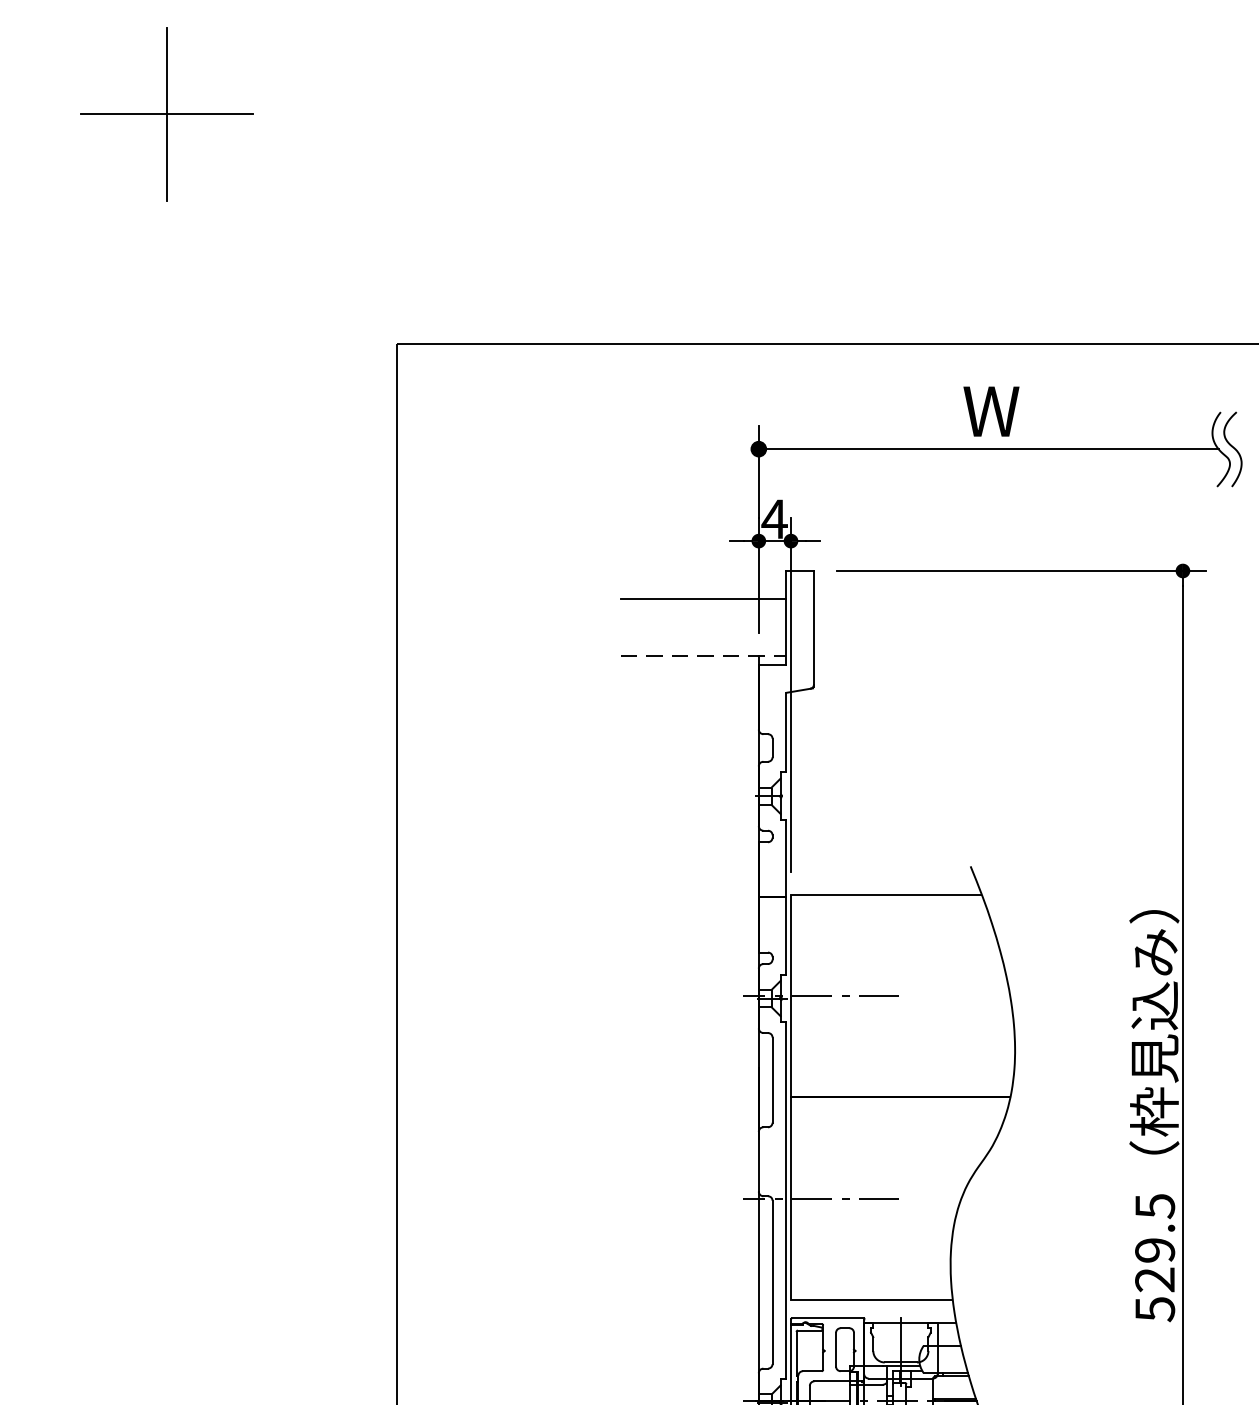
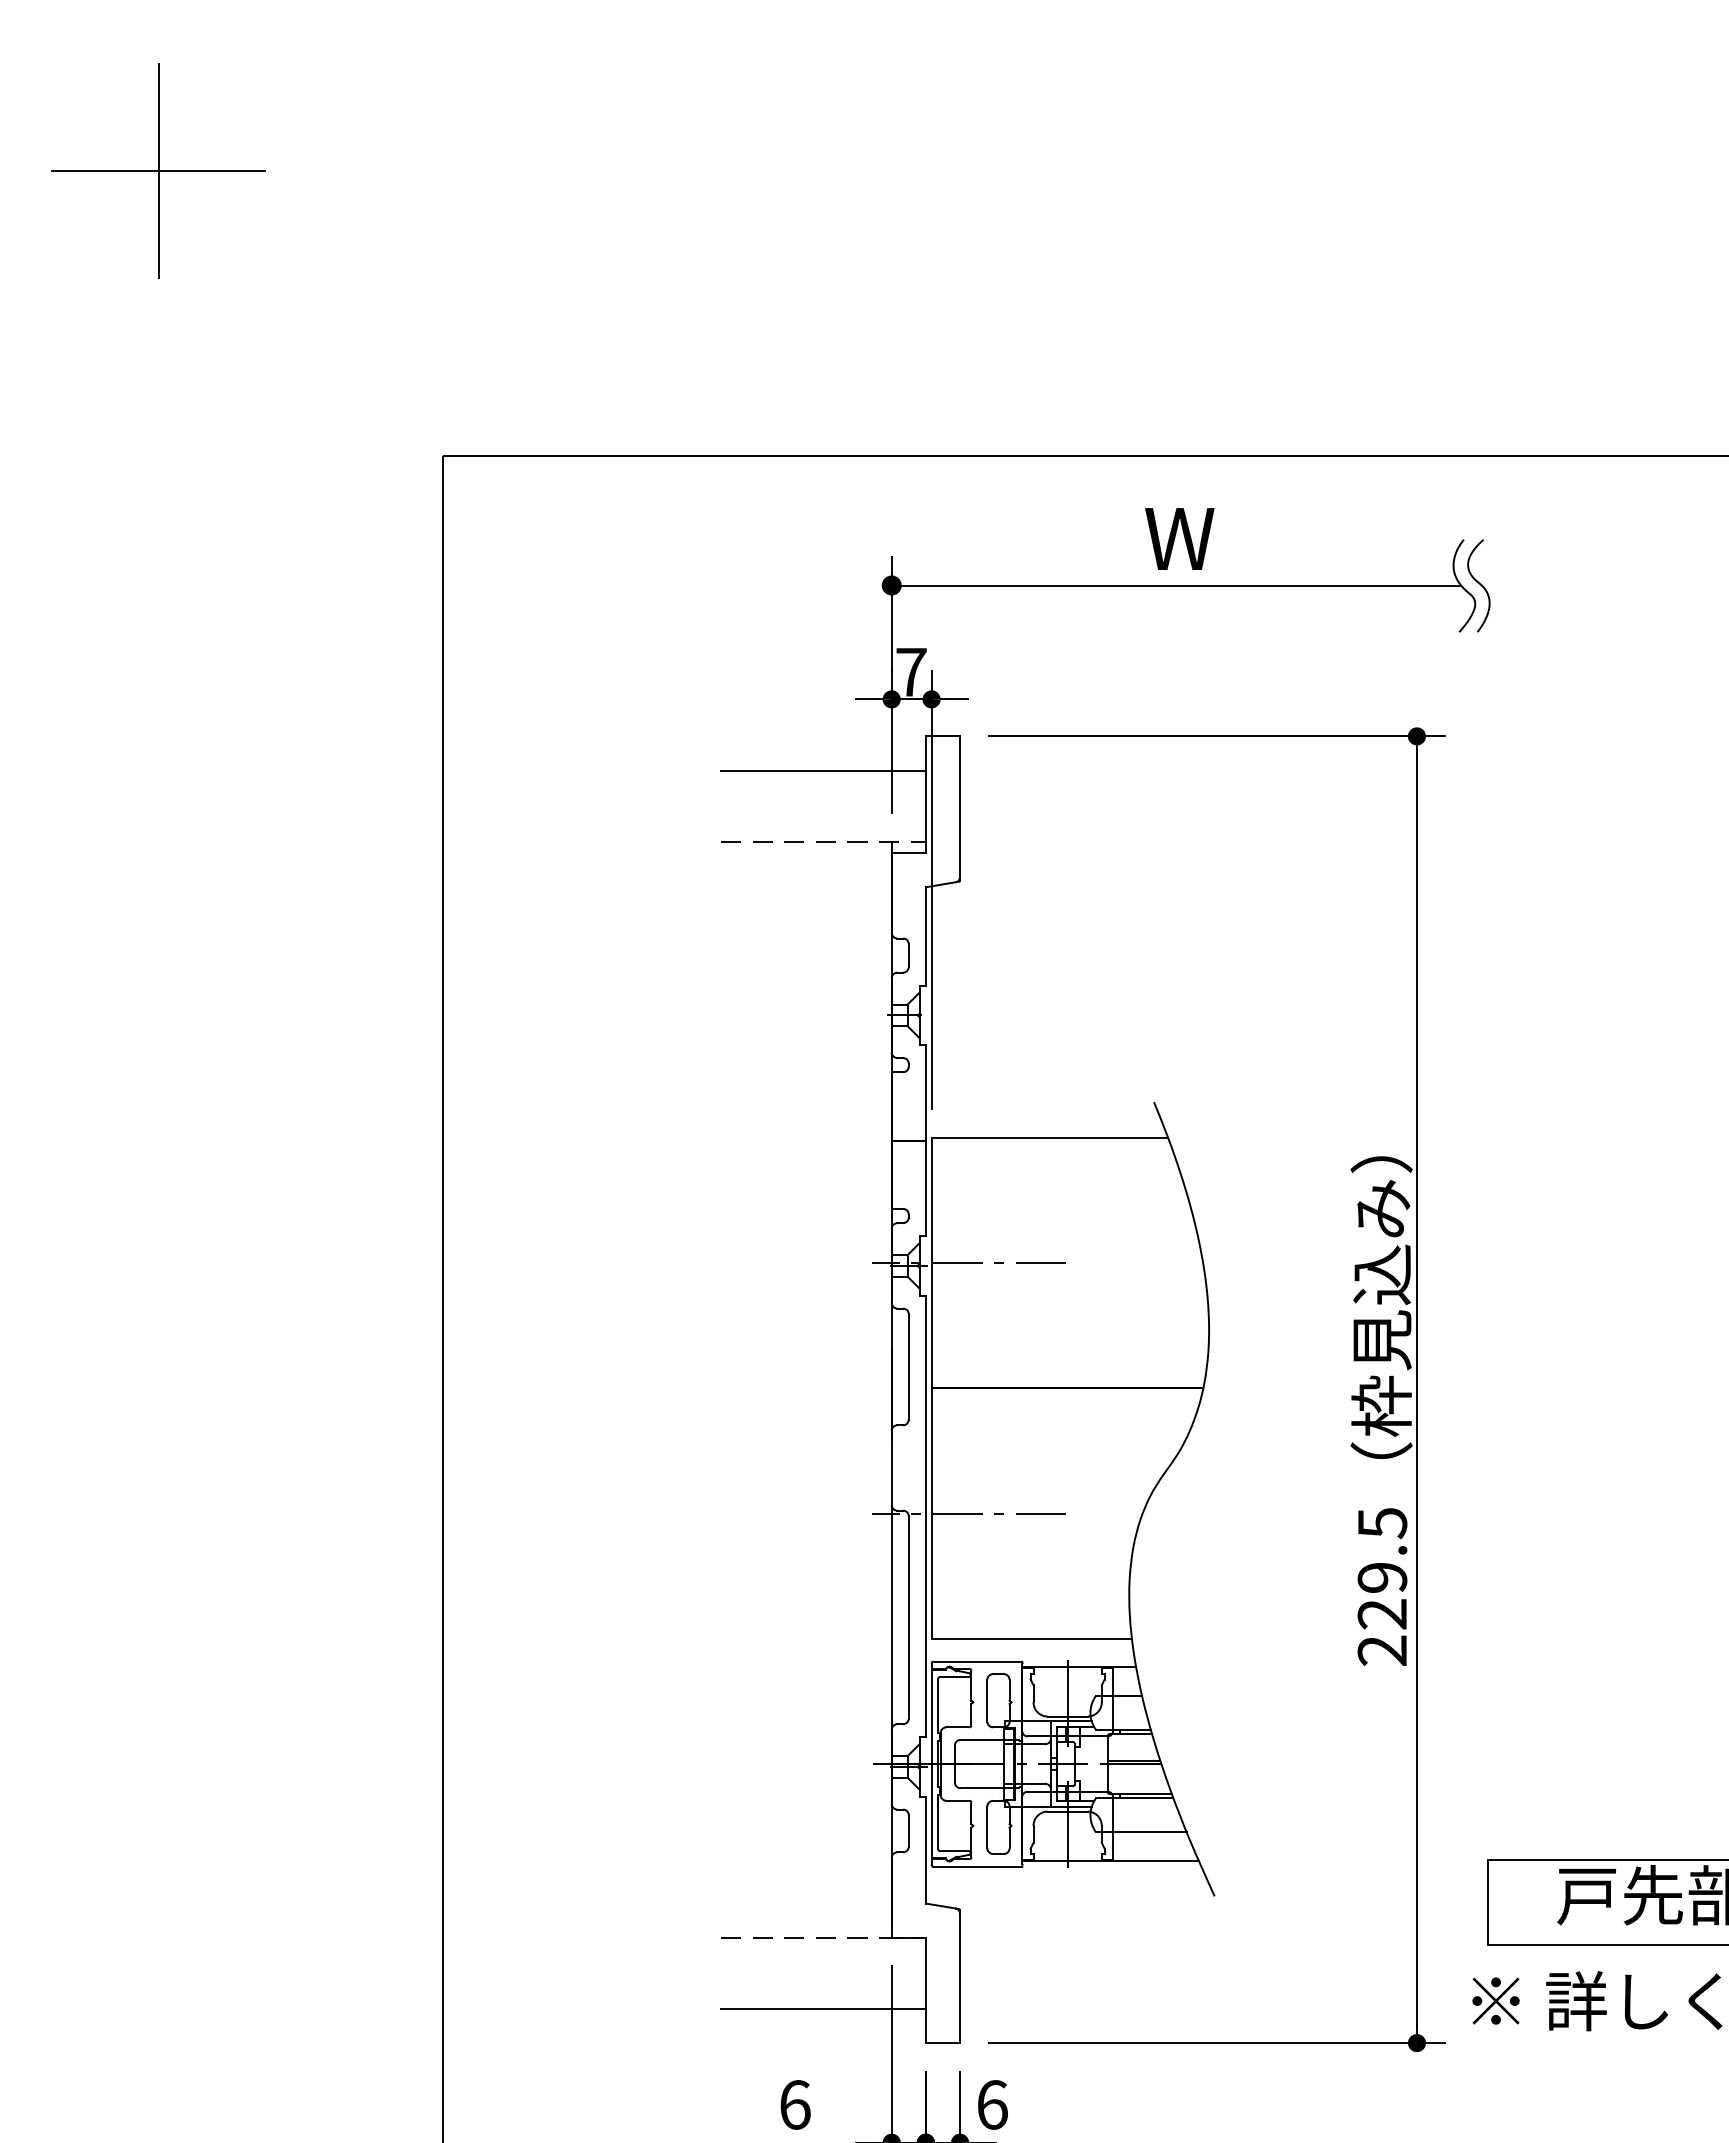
text: (773, 519) -> (910, 672), 4 -> 7
text: (1155, 1309) -> (1382, 1650), 529.5 -> 229.5

